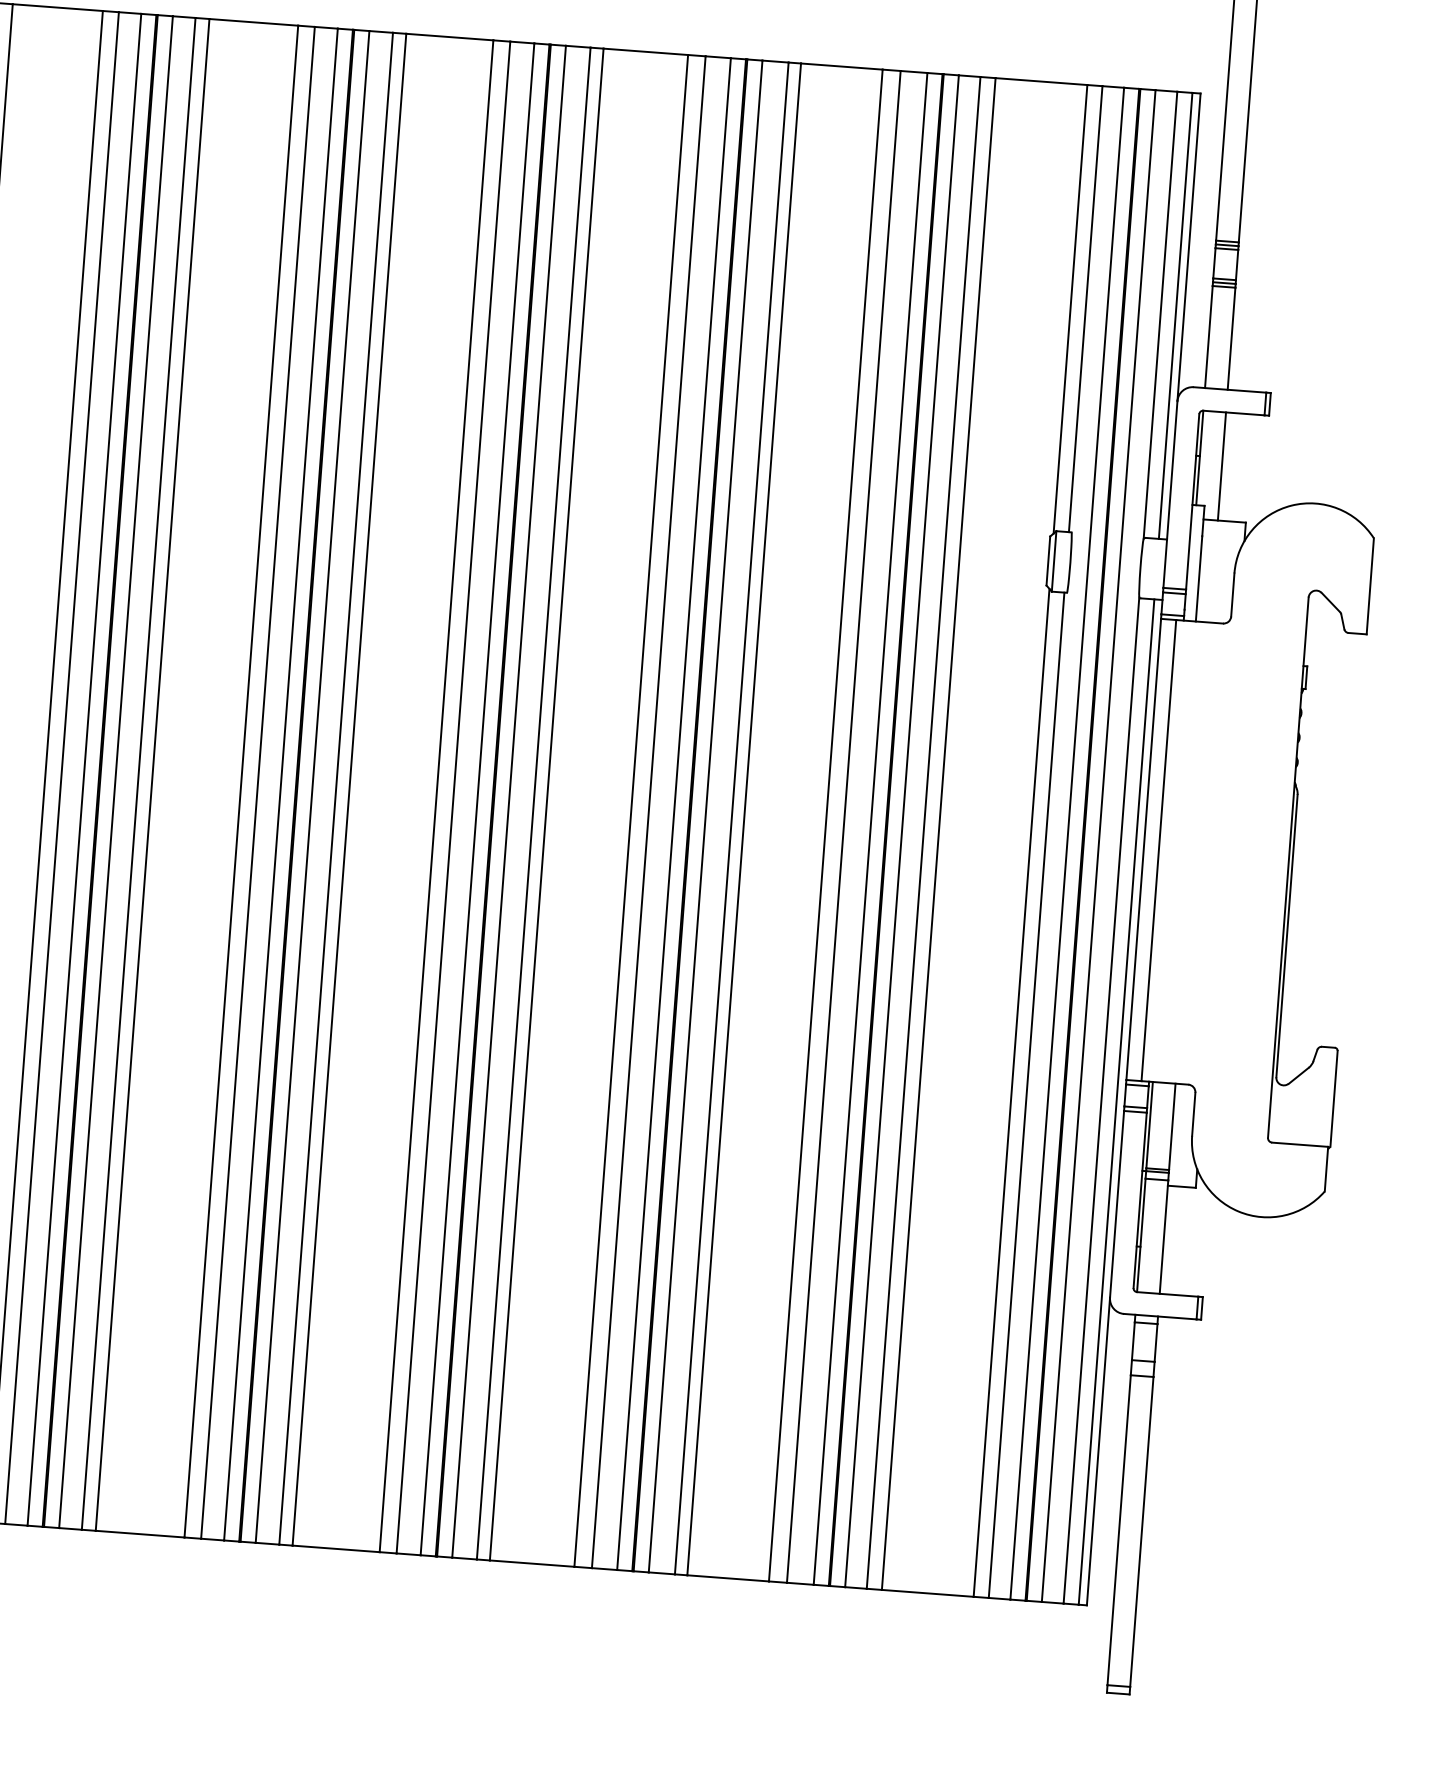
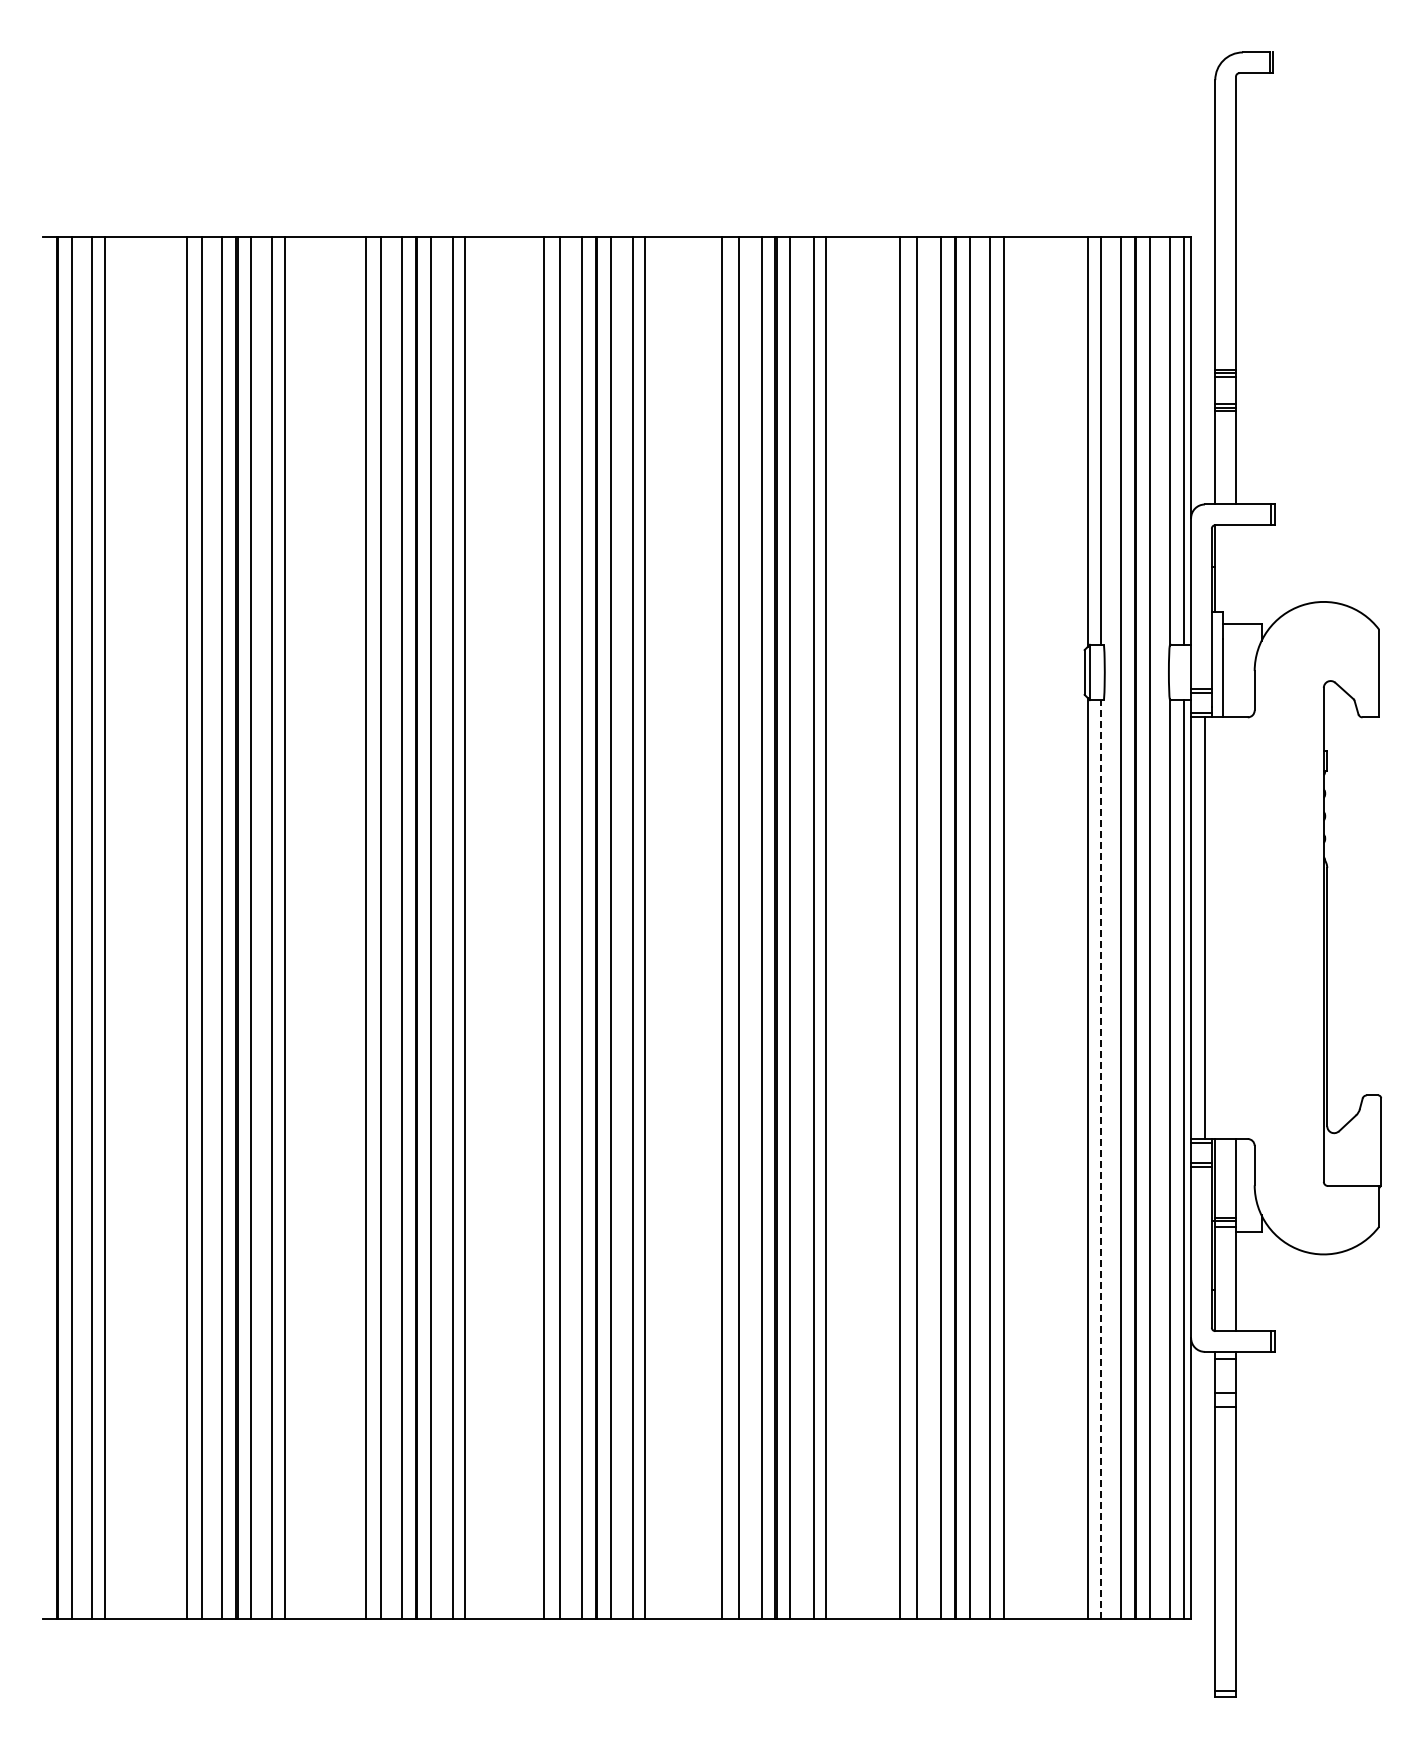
line: (1222, 466) -> (1236, 574), removed
line: (1026, 1095) -> (1101, 1159), solid -> dashed

